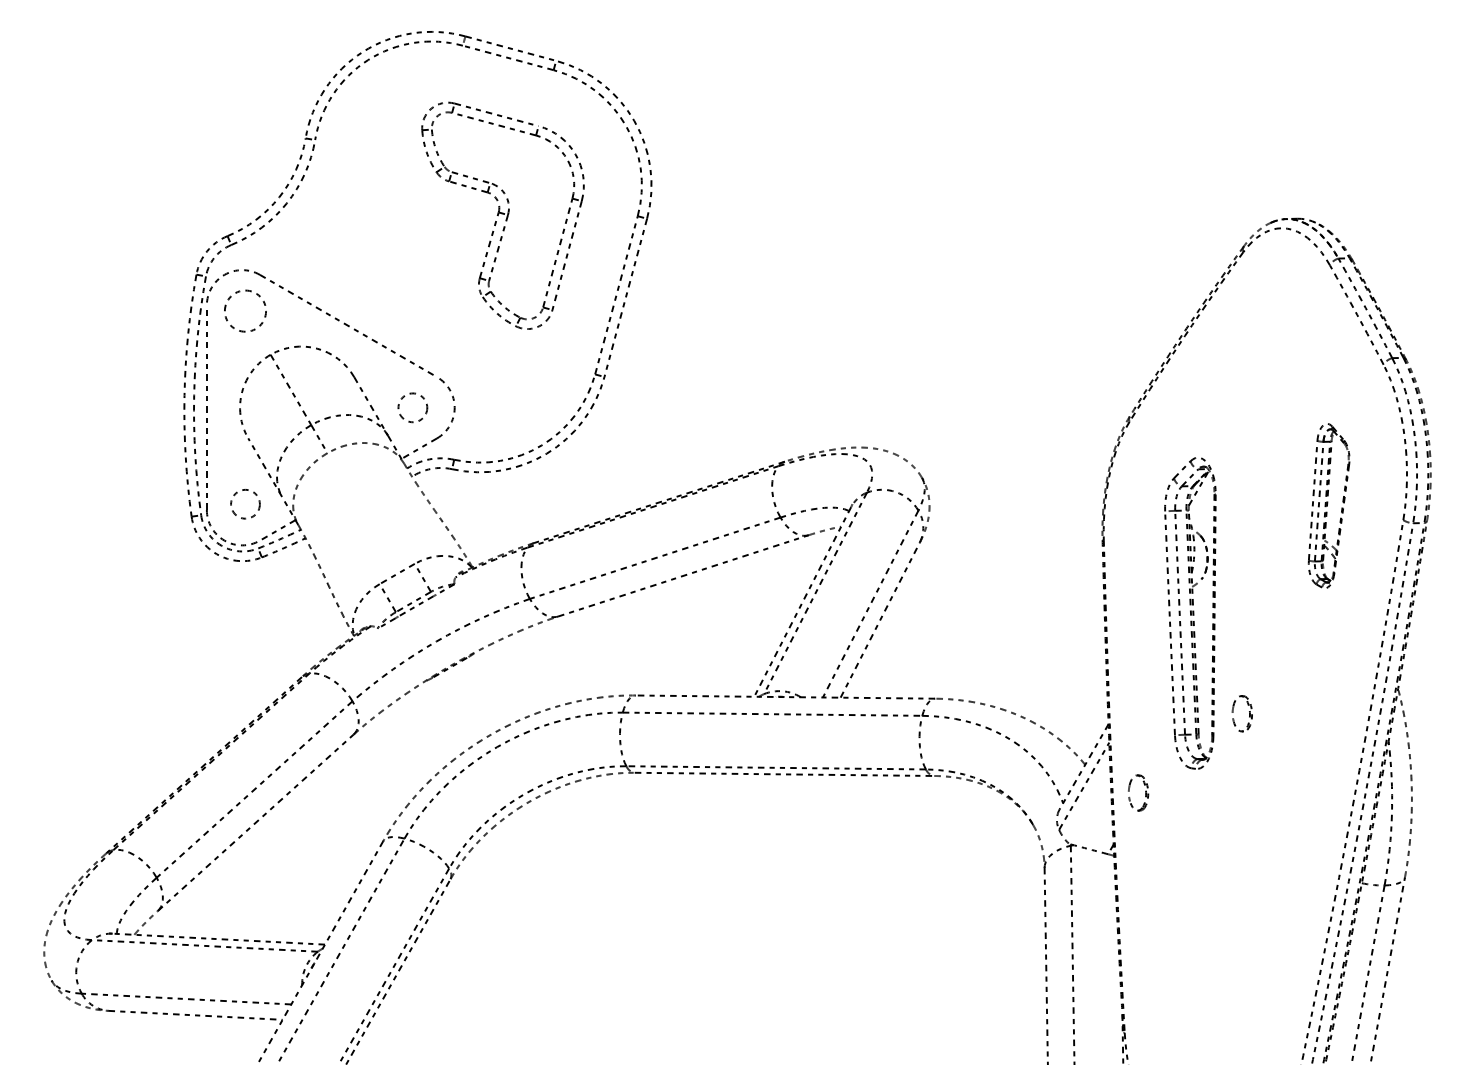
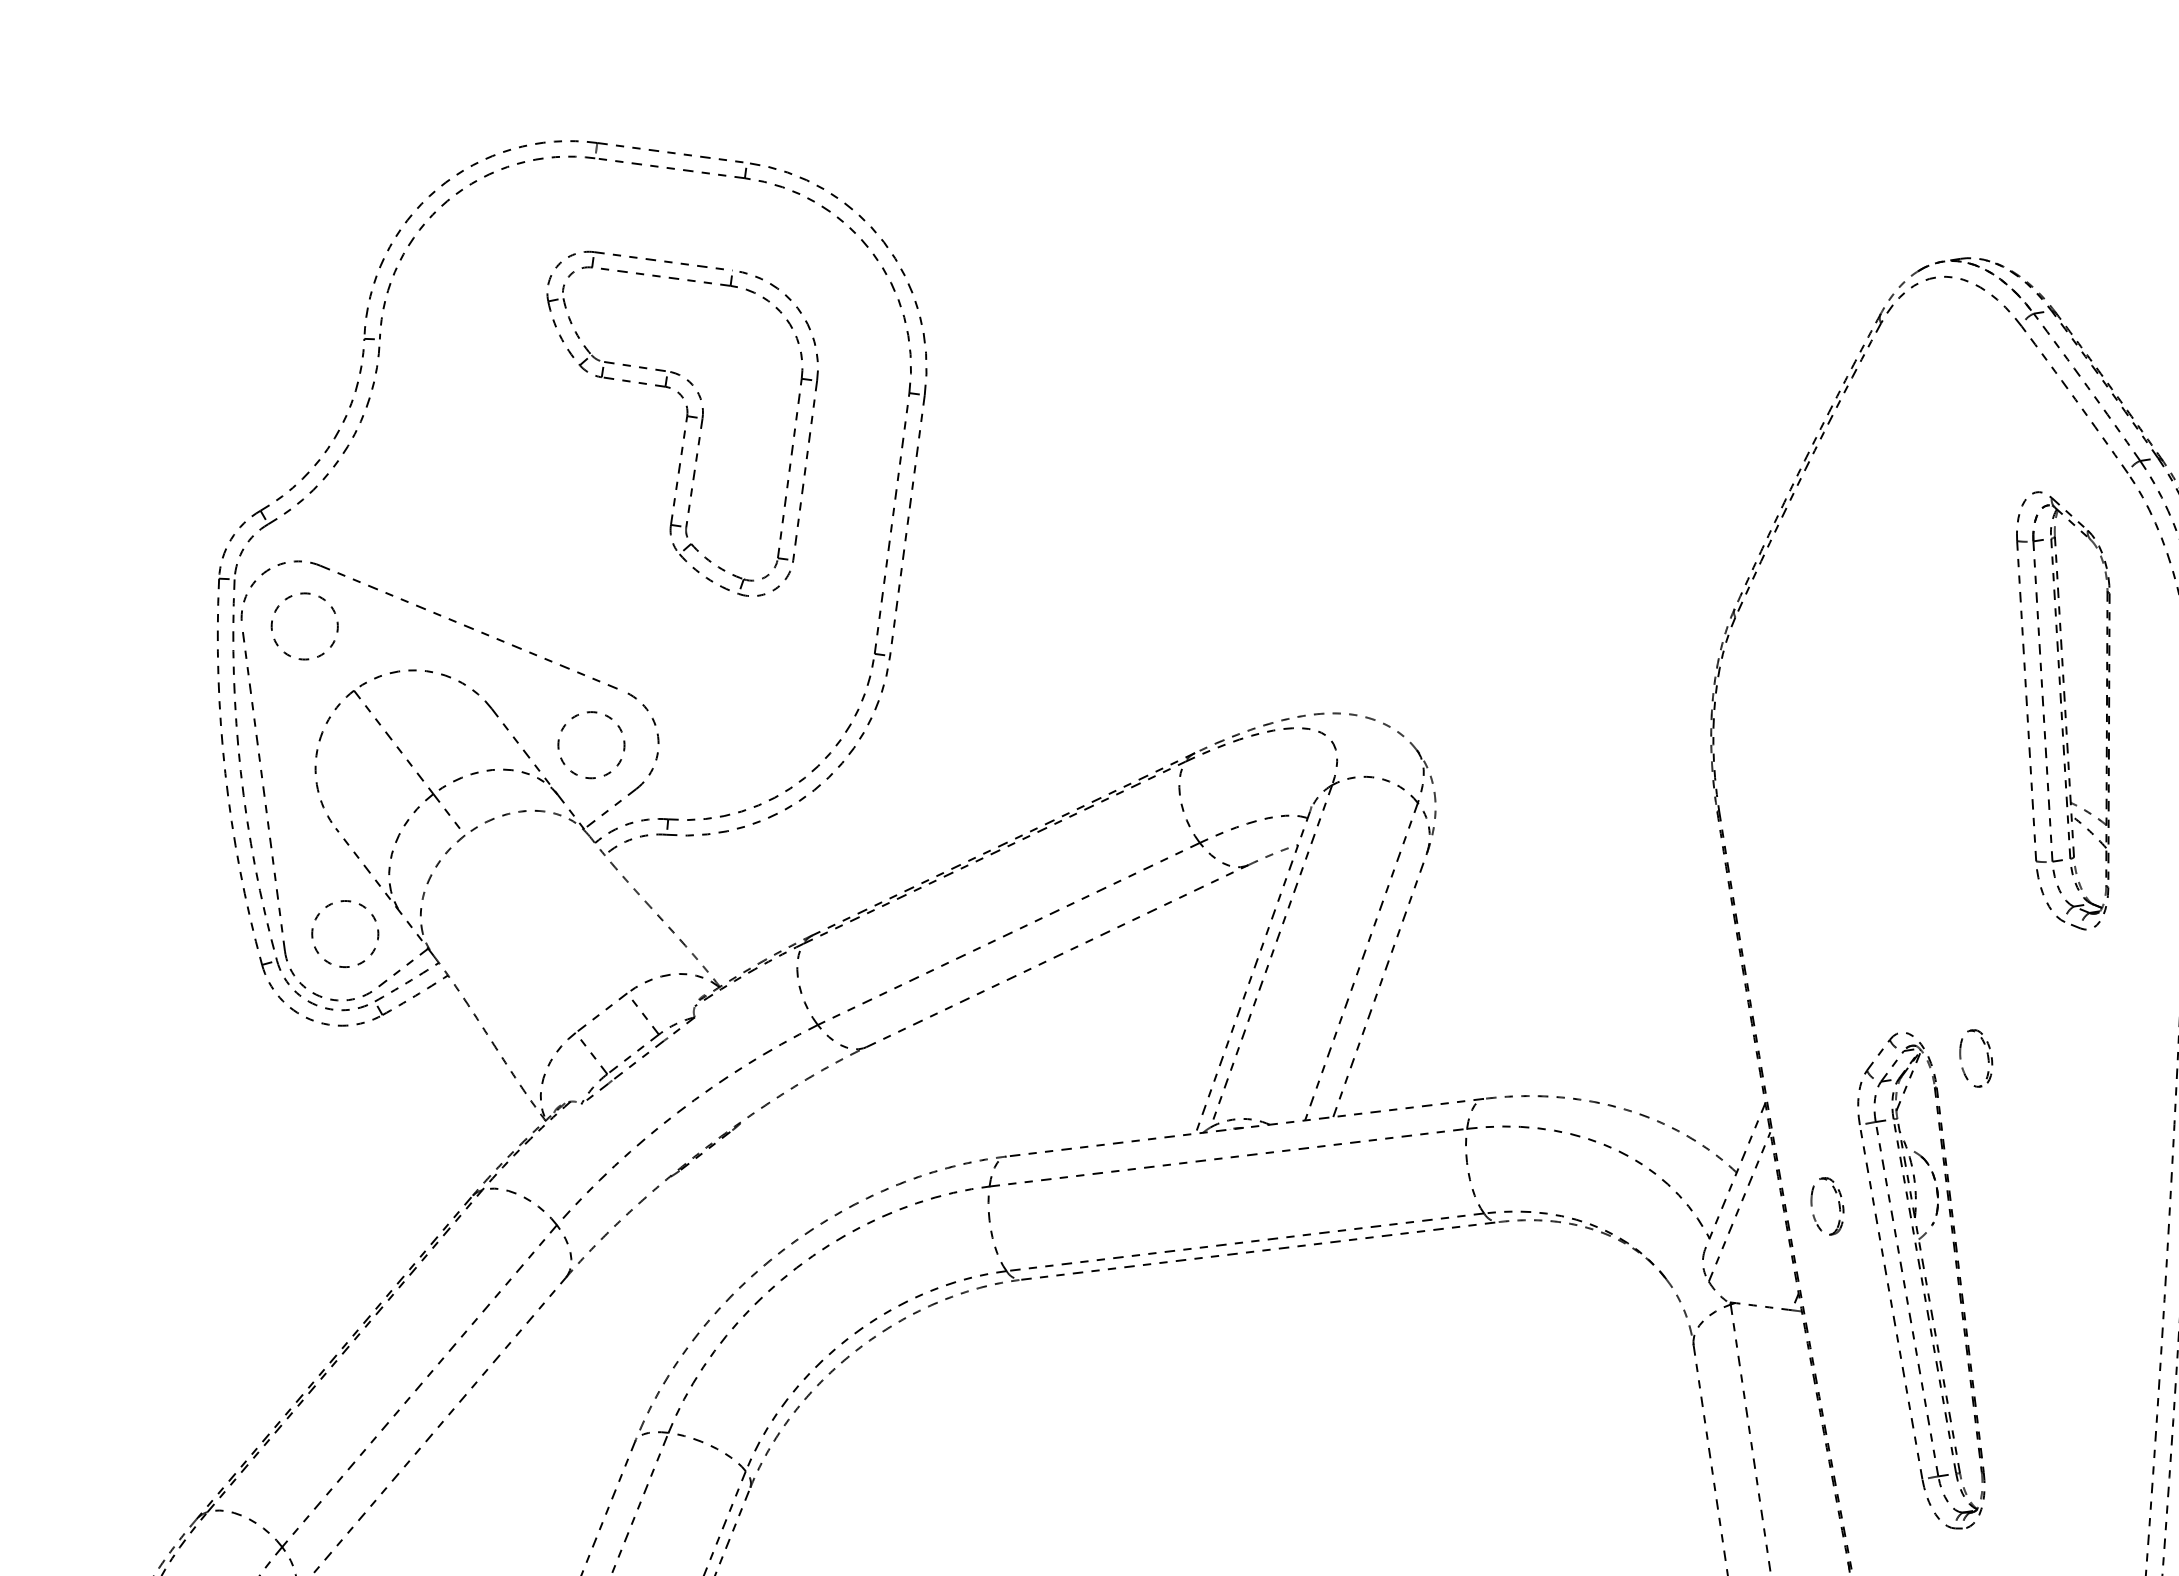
circle: (412, 407) -> (590, 744), size x1.43
circle: (245, 503) -> (345, 932), size x1.43
part: (1328, 505) -> (2069, 708), size x1.67
part: (1190, 613) -> (1921, 1282), moved

